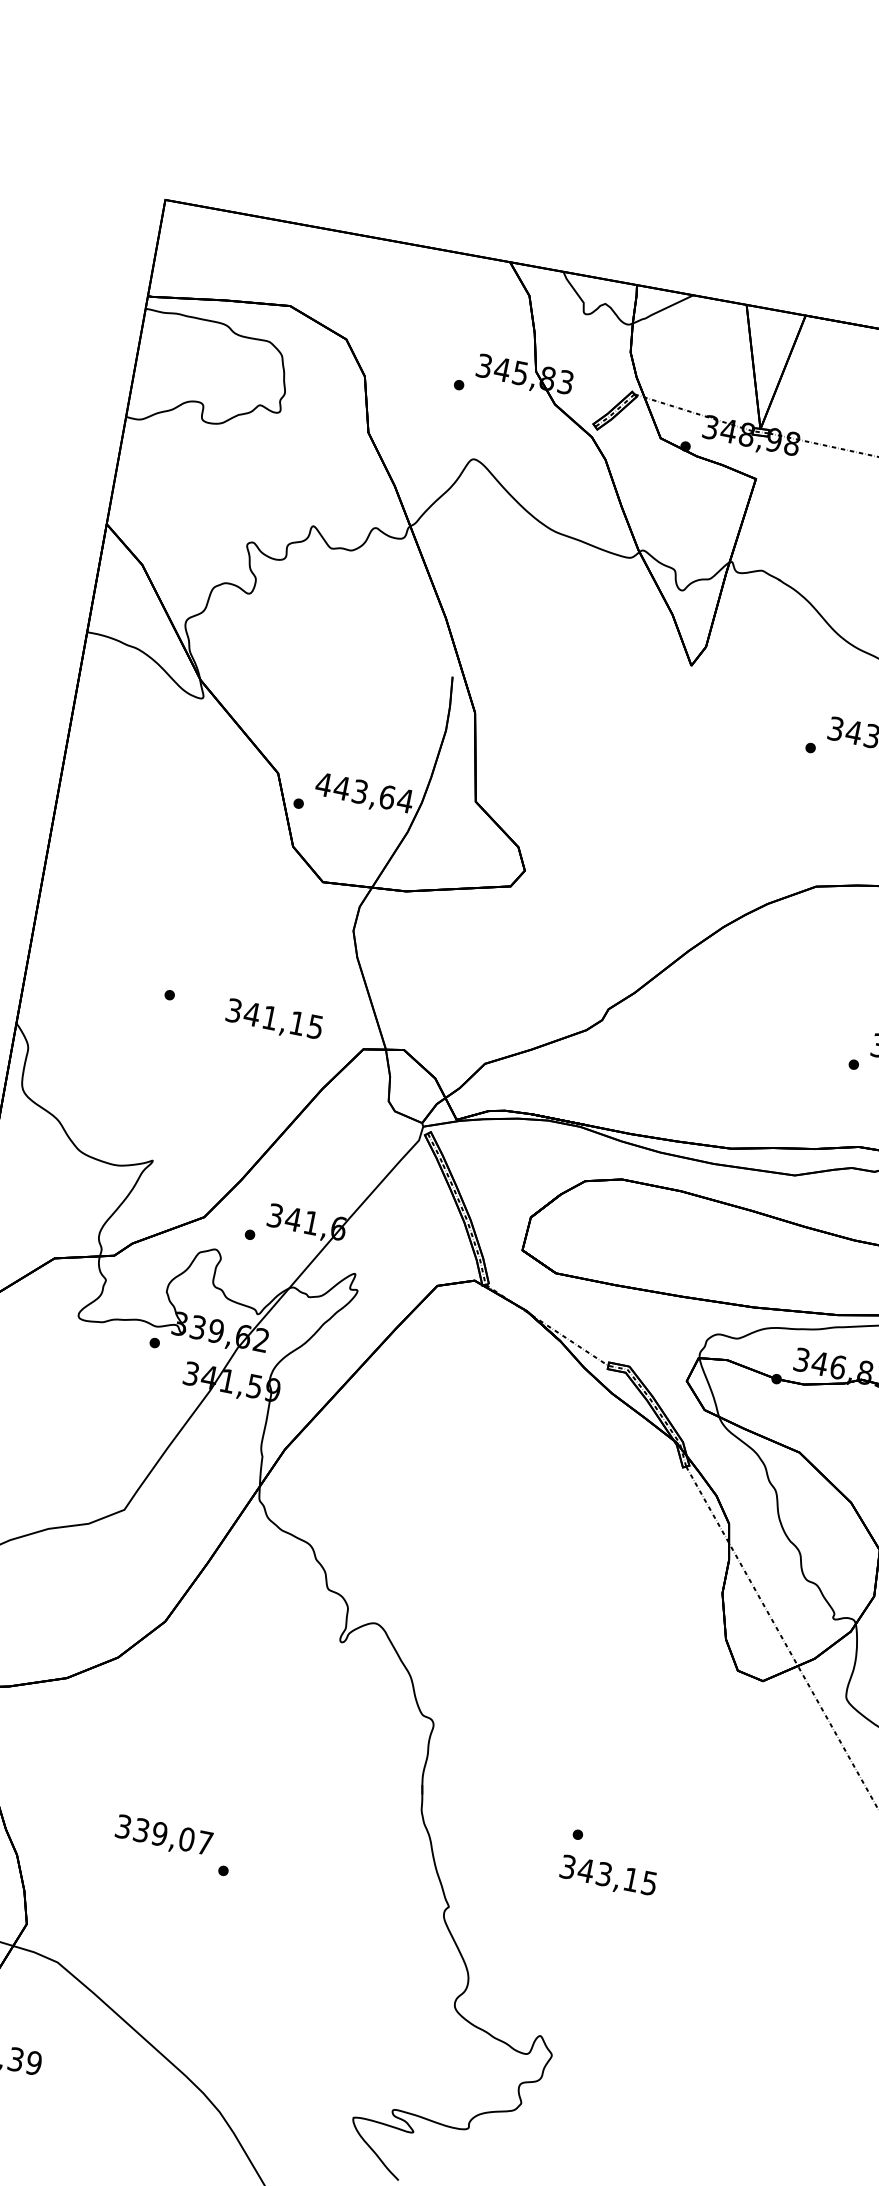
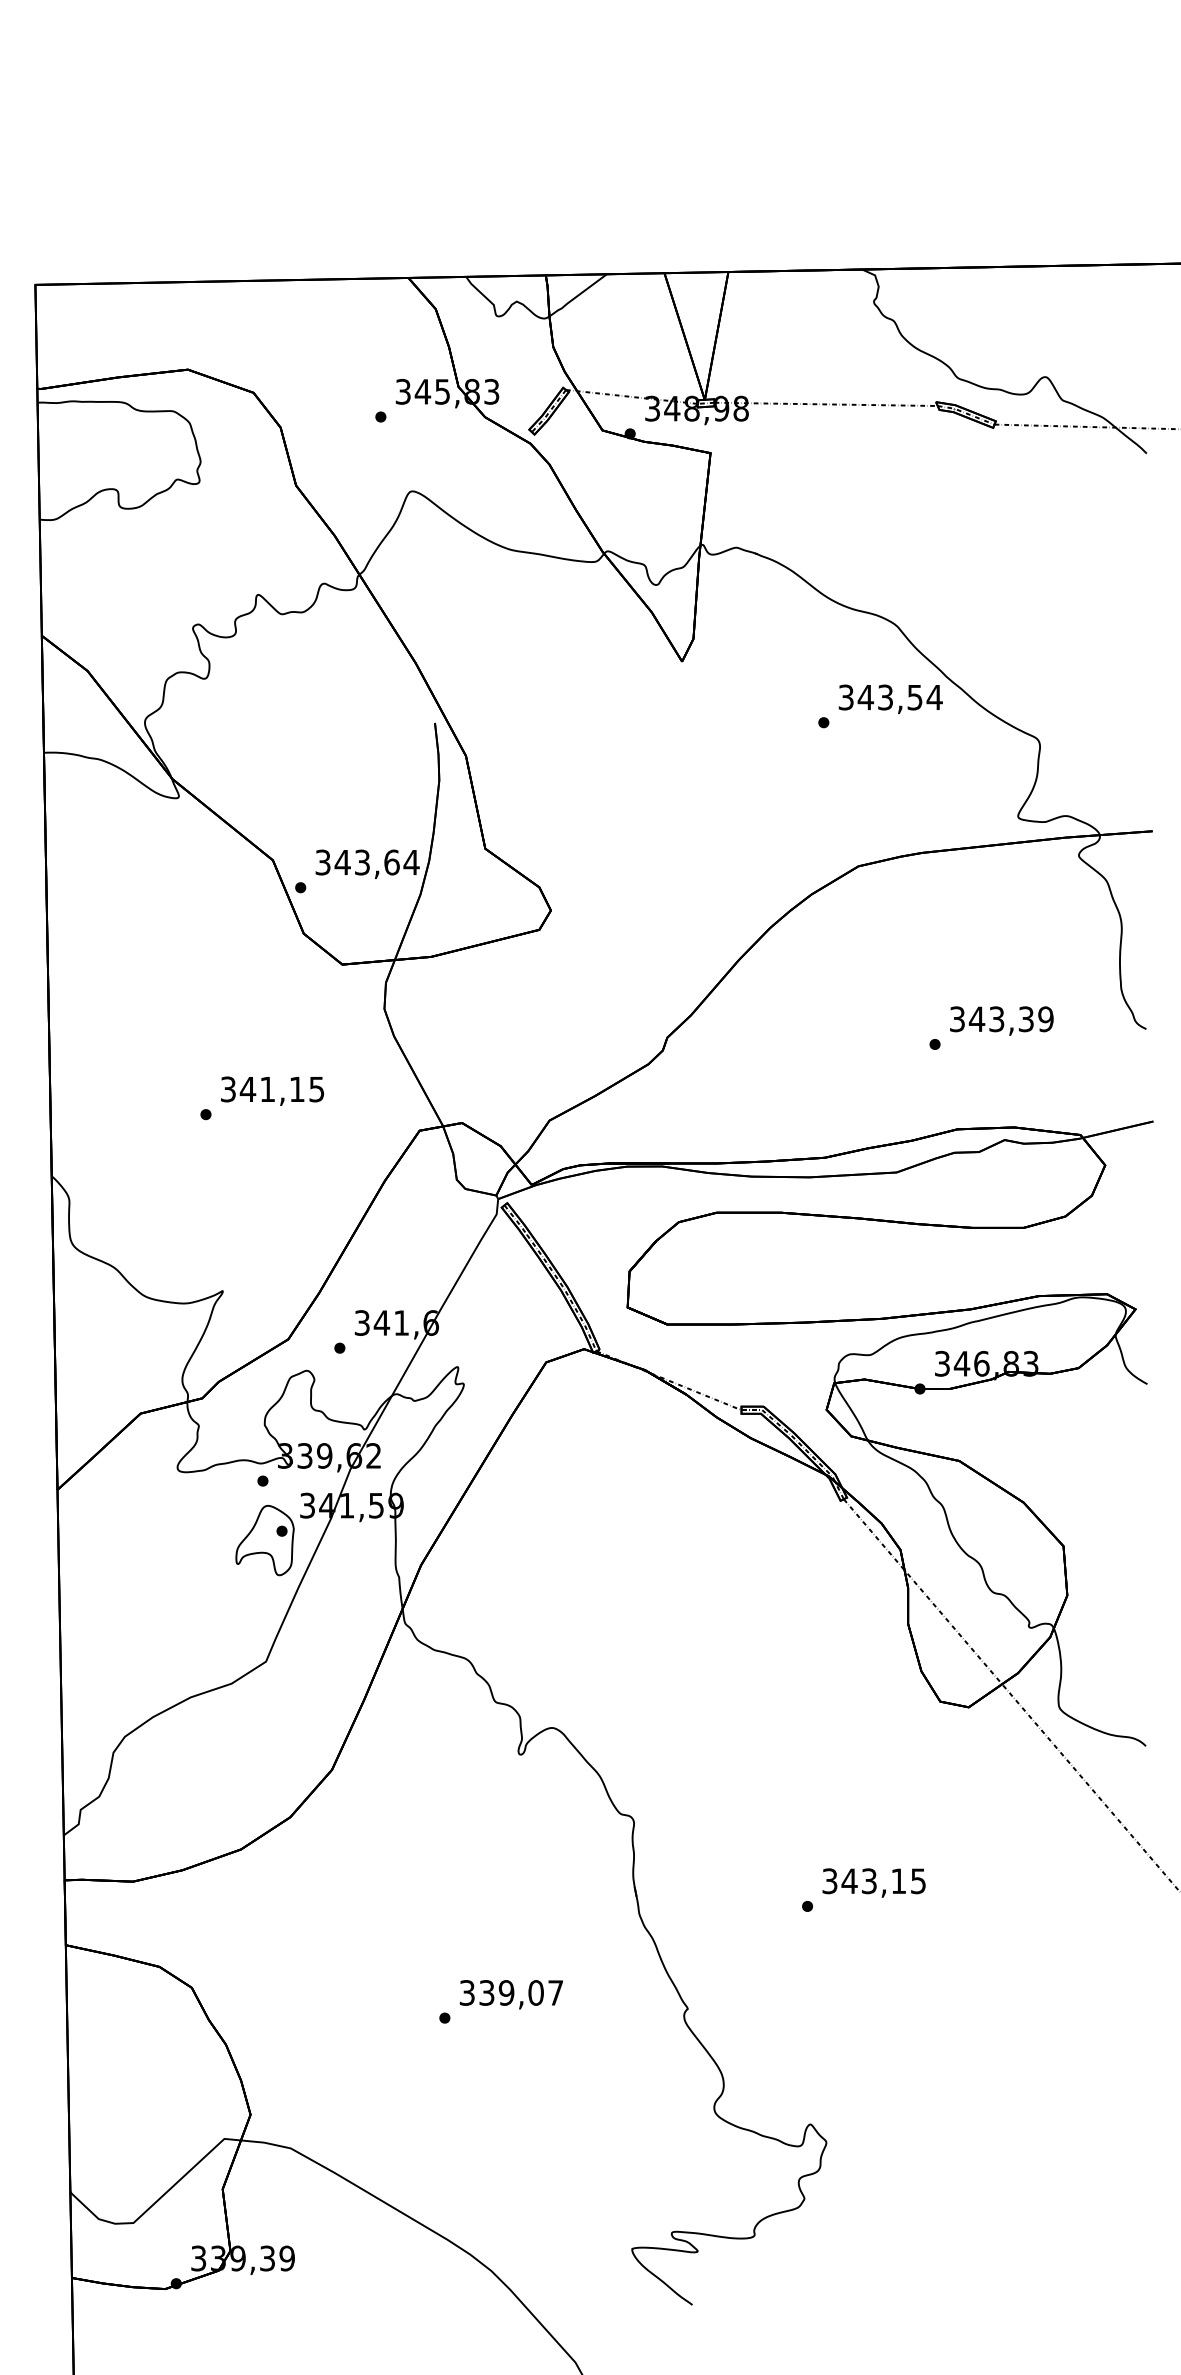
text: (323, 784) -> (322, 862), 443,64 -> 343,64
text: (274, 1019) -> (272, 1090), moved
part: (145, 1398) -> (264, 1540), added
text: (163, 1836) -> (510, 1994), moved
text: (607, 1876) -> (873, 1882), moved

